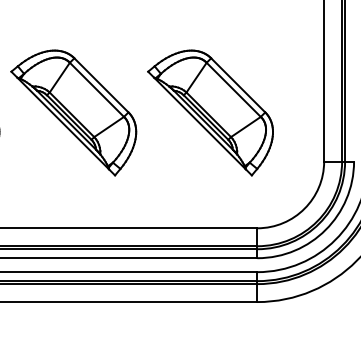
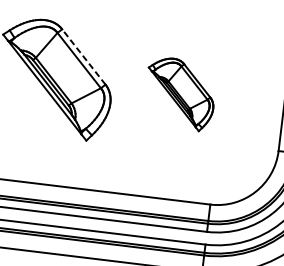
line: (101, 85) -> (83, 57), solid -> dashed
part: (210, 112) -> (180, 93), size x0.6

